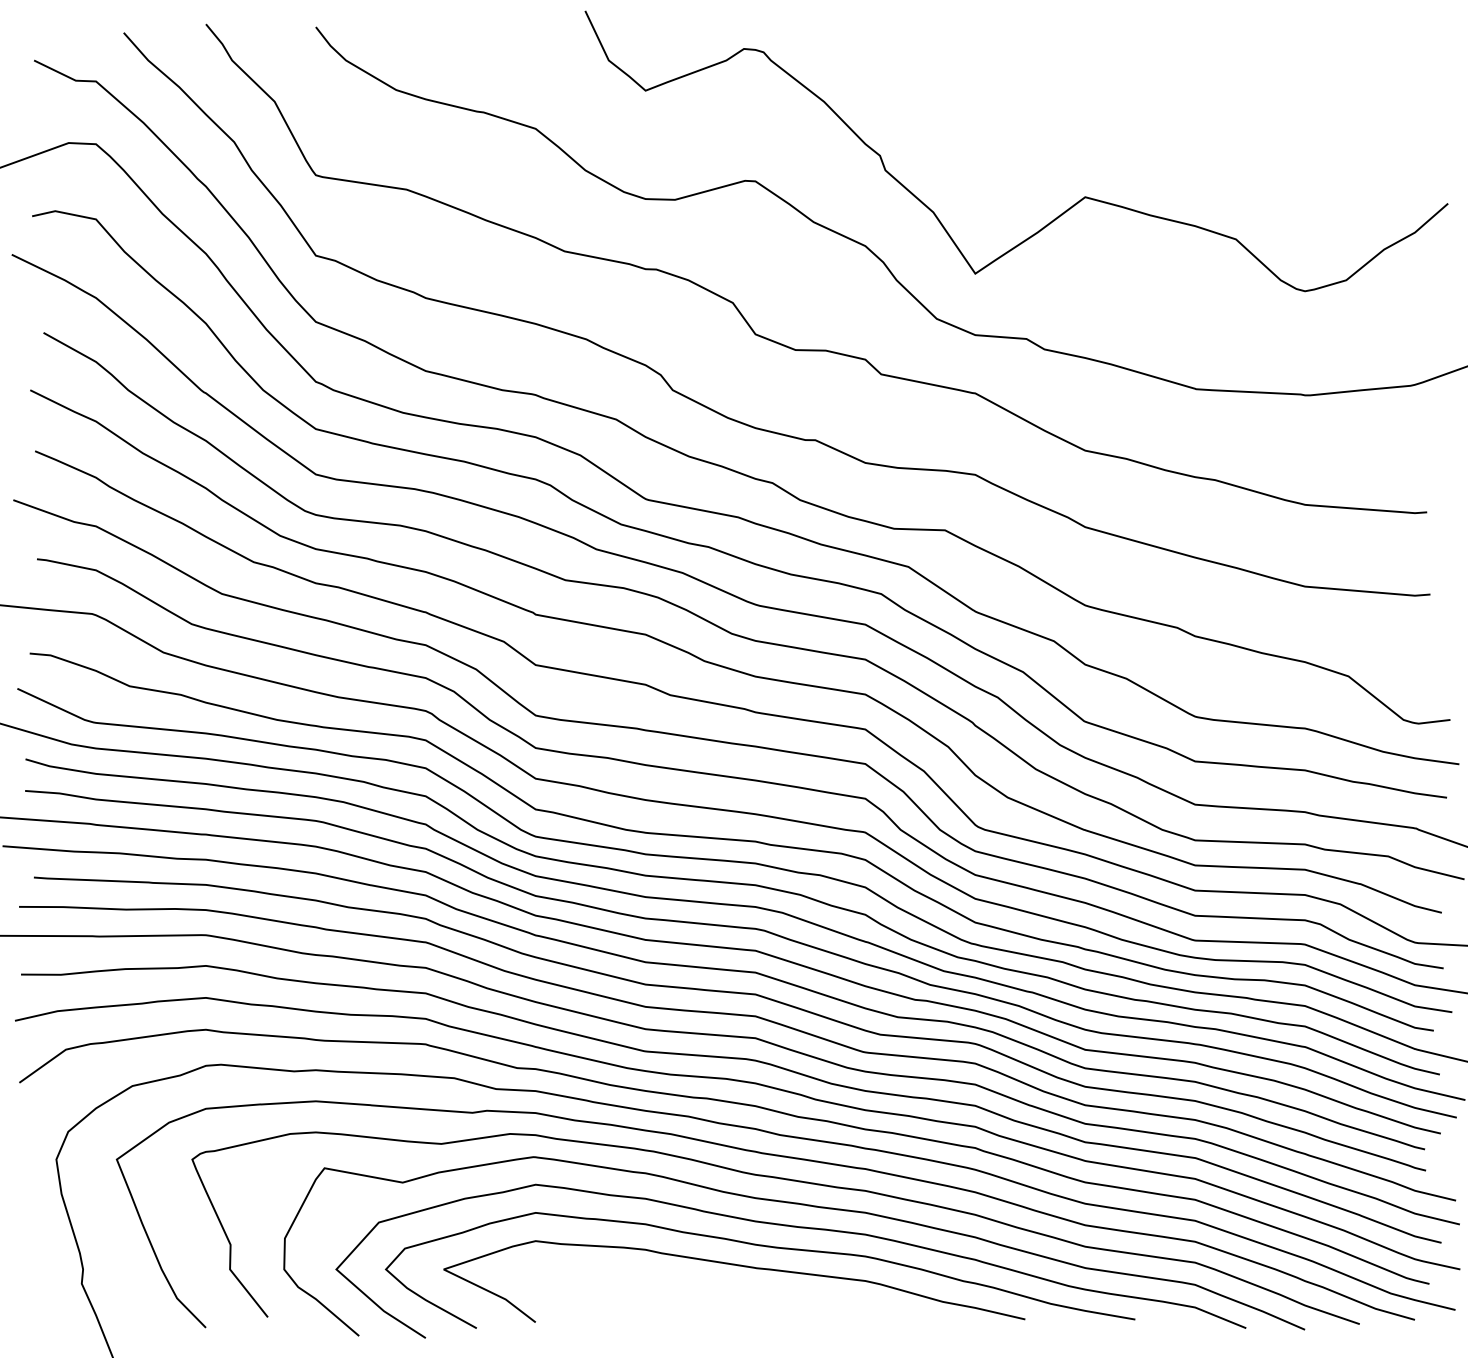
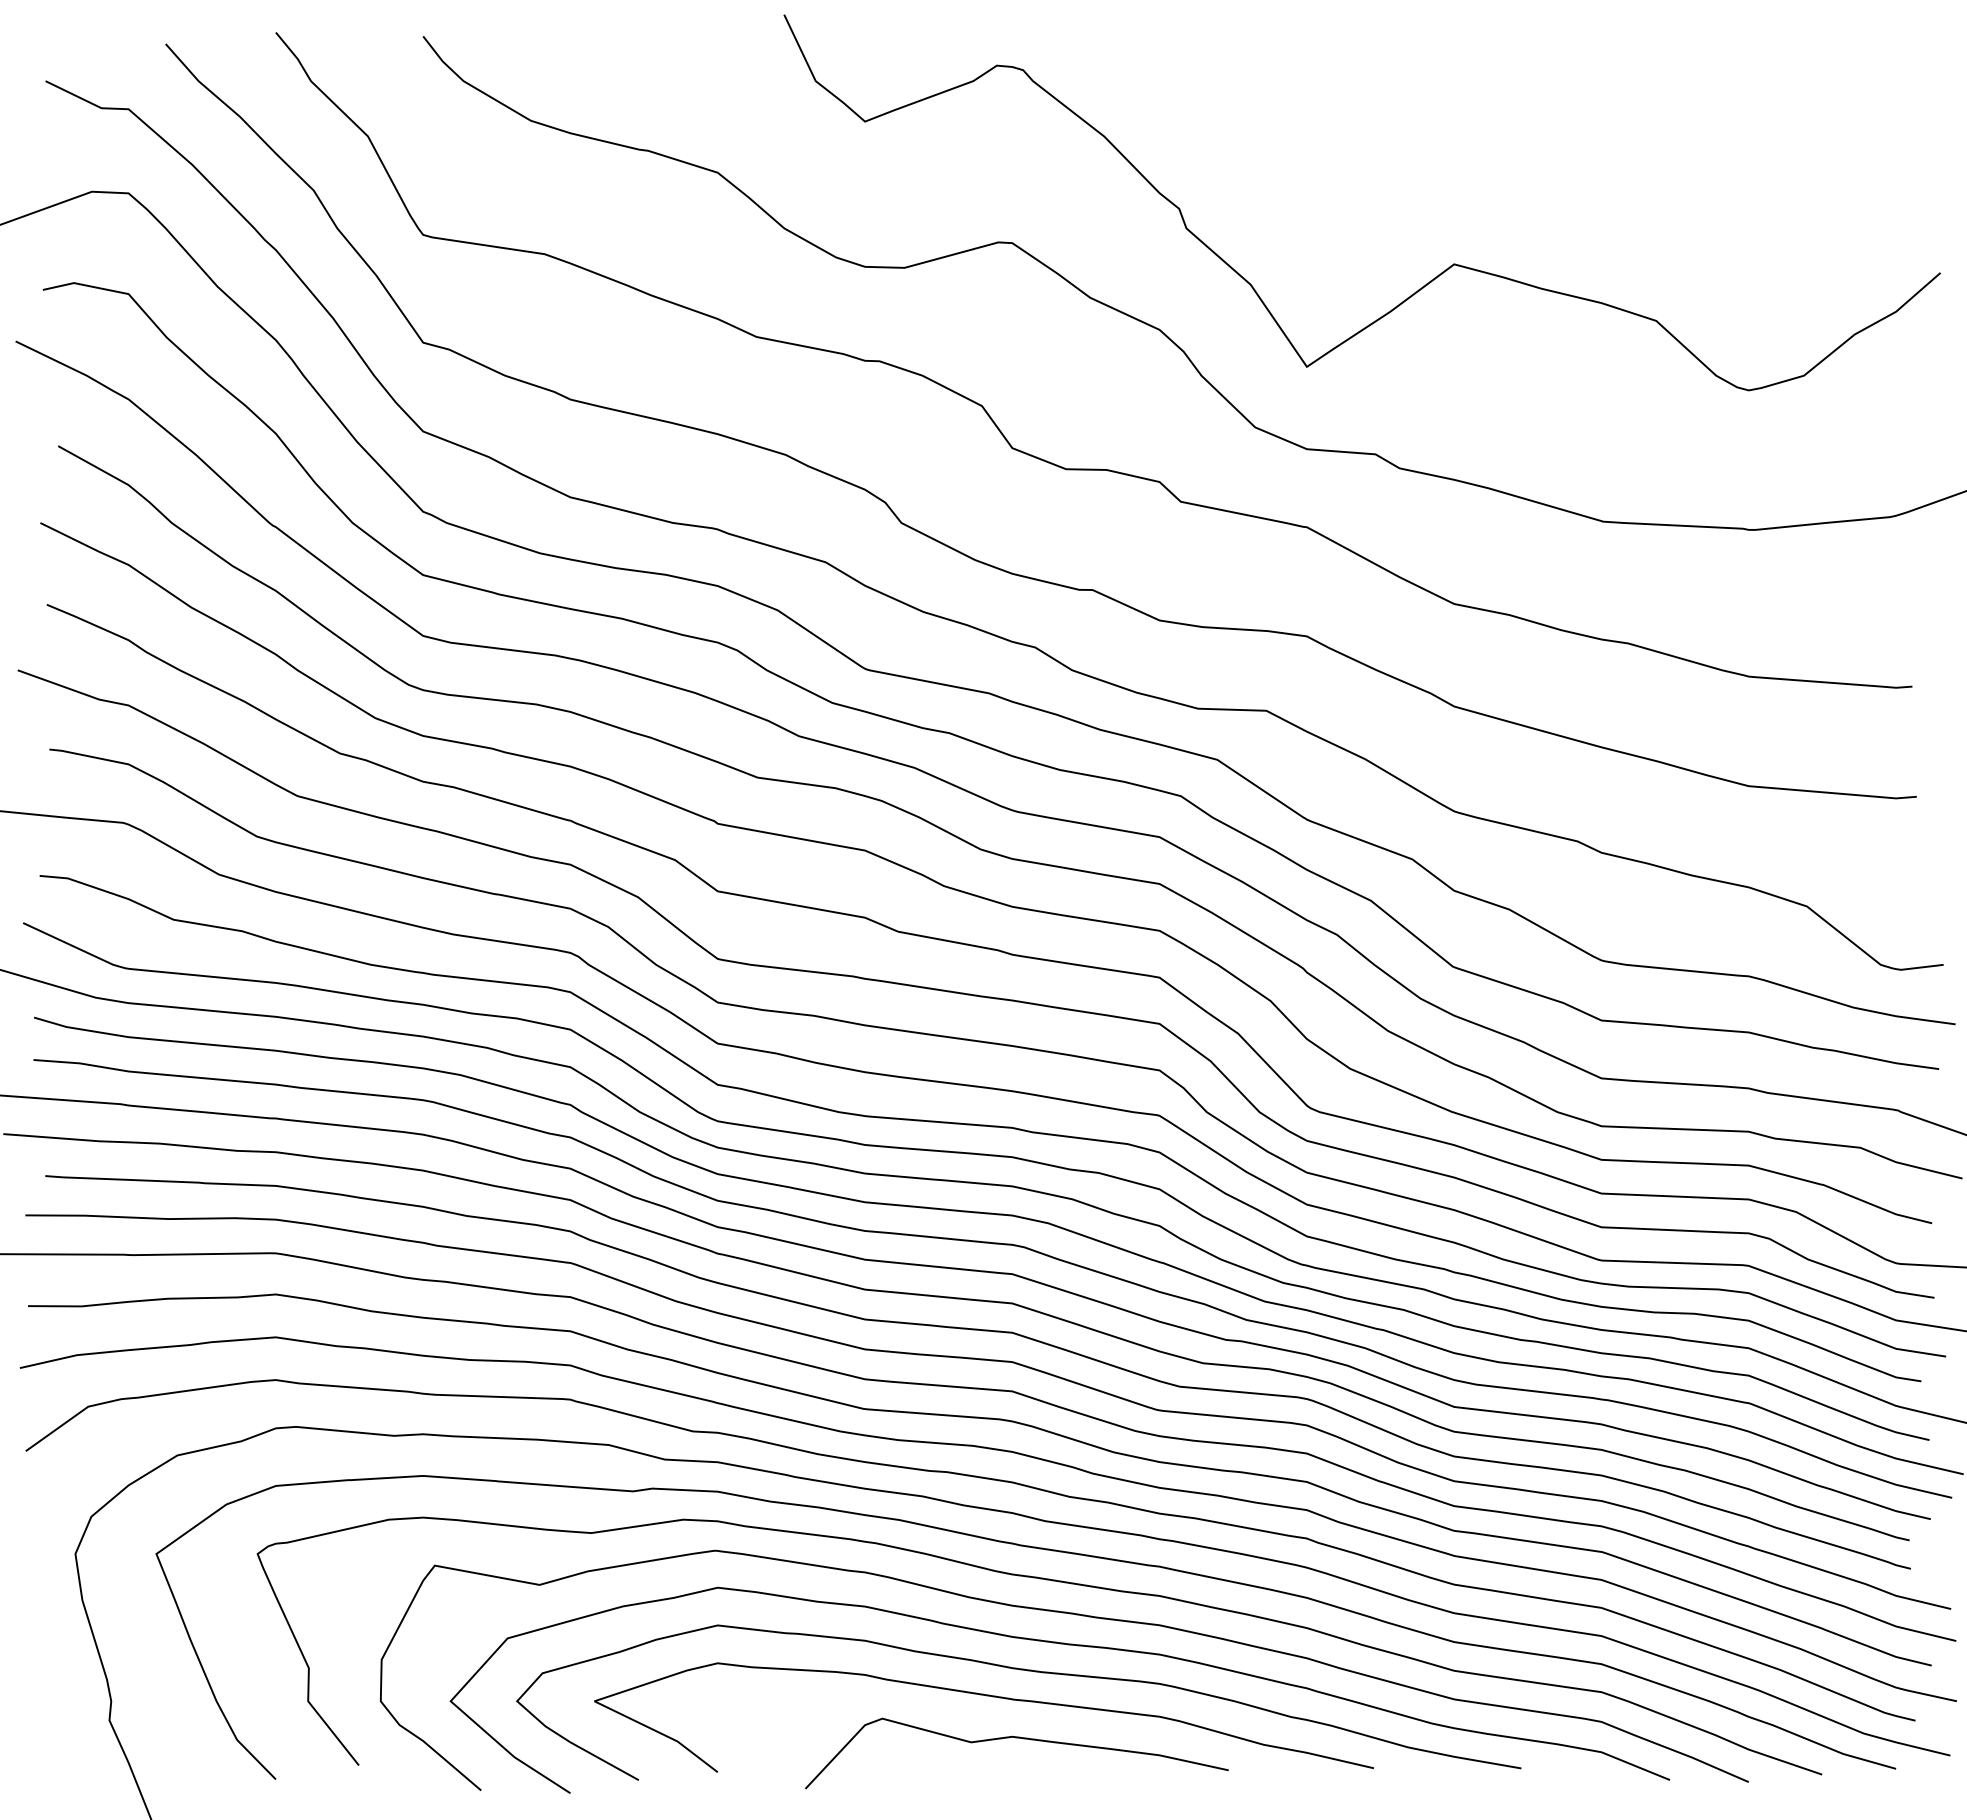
curve: (758, 1297) -> (1016, 1738), added

